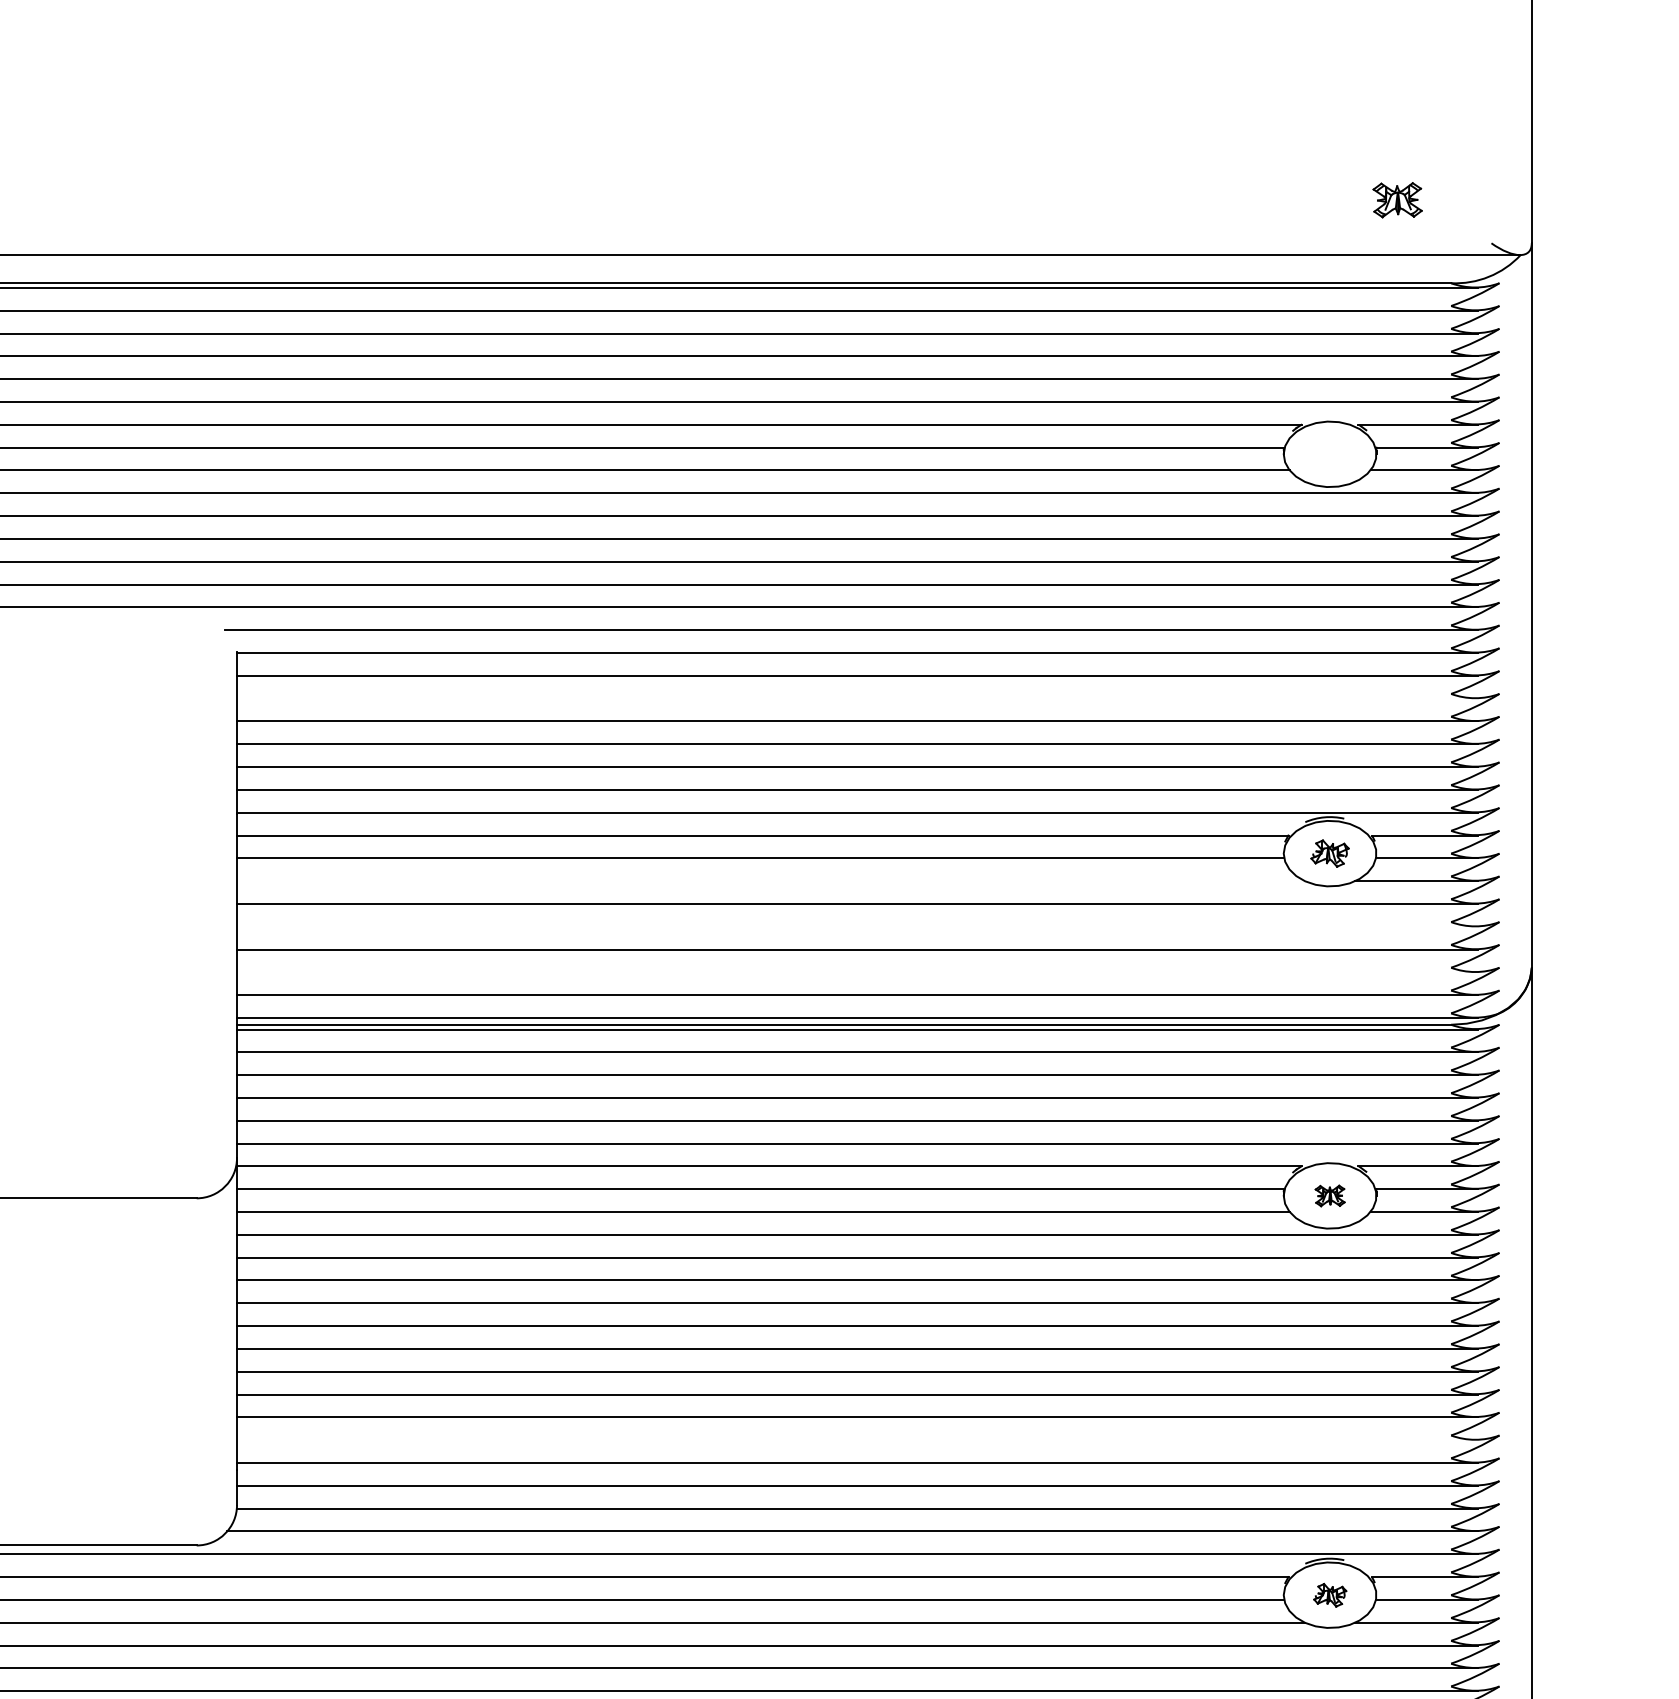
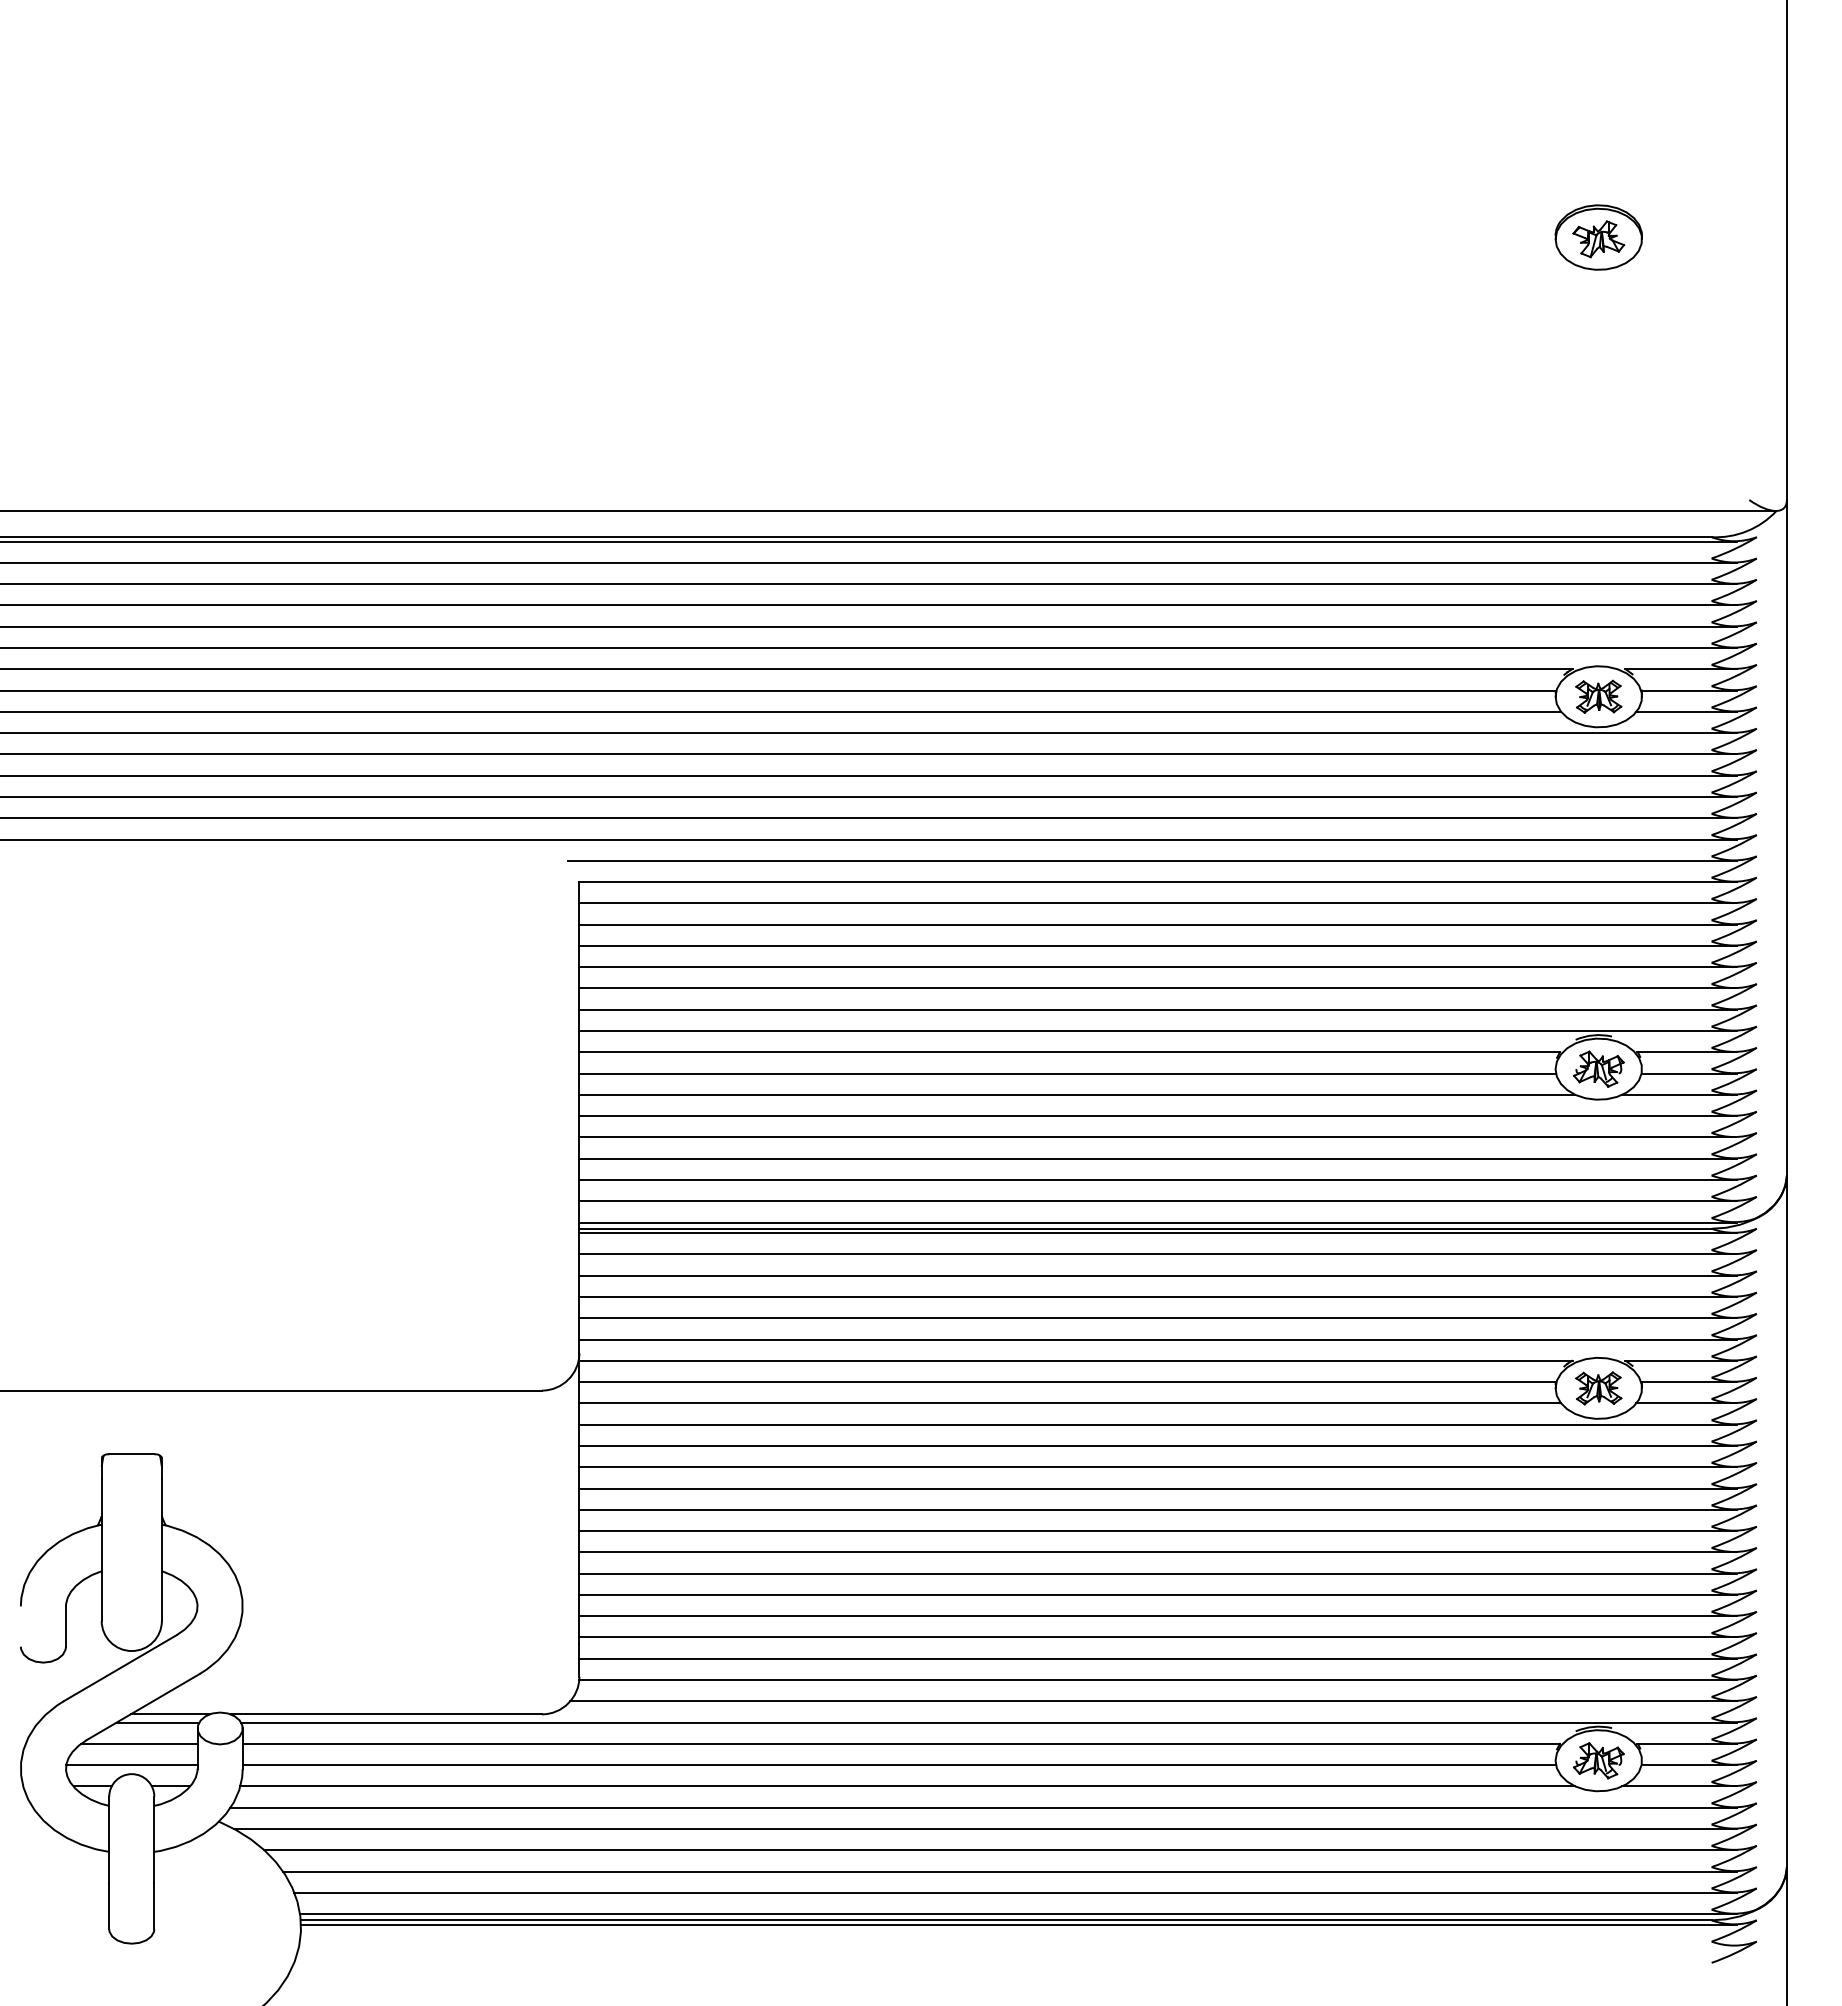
part: (1397, 199) -> (1598, 696), moved
line: (856, 698) -> (1157, 924), added
part: (1329, 852) -> (1598, 1068), size x1.43
line: (771, 880) -> (1077, 1094), added
line: (856, 926) -> (1157, 1137), added
line: (856, 971) -> (1157, 1179), added
part: (1329, 1196) -> (1598, 1388), size x1.67
line: (856, 1440) -> (1157, 1616), added
part: (1329, 1594) -> (1598, 1760), size x1.67

